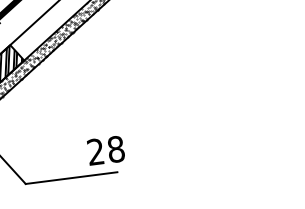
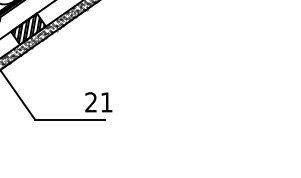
text: (115, 149) -> (106, 102), 28 -> 21

